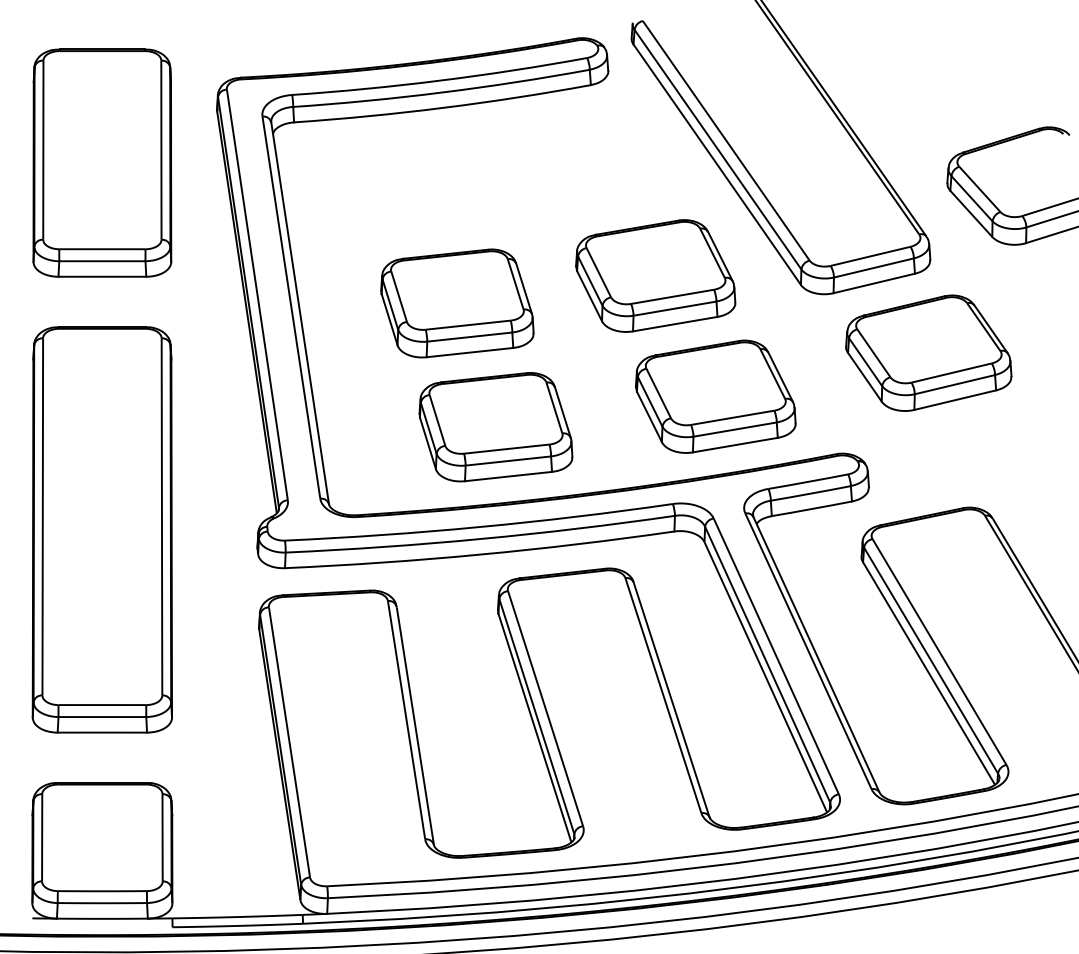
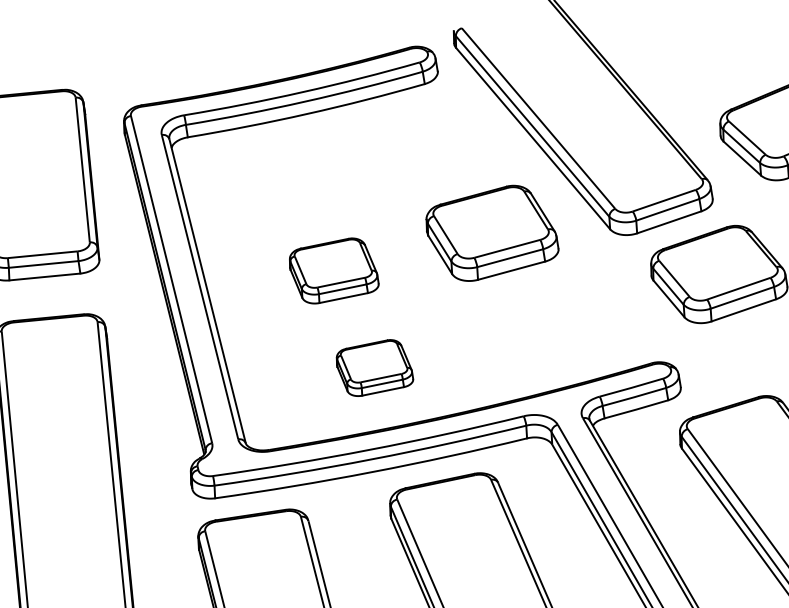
part: (457, 303) -> (333, 270), size x0.7
part: (715, 396) -> (549, 326), removed
part: (495, 427) -> (374, 368), size x0.6

